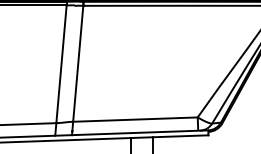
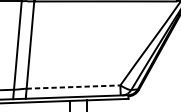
line: (135, 119) -> (73, 87), solid -> dashed

